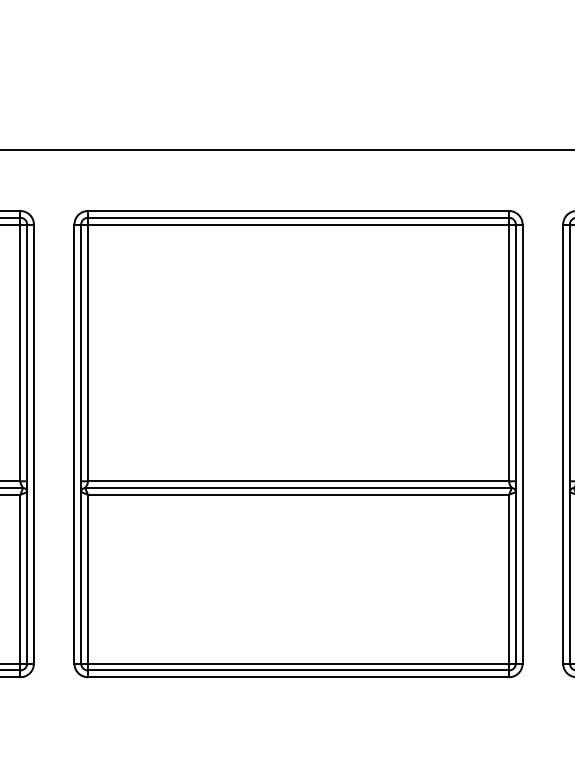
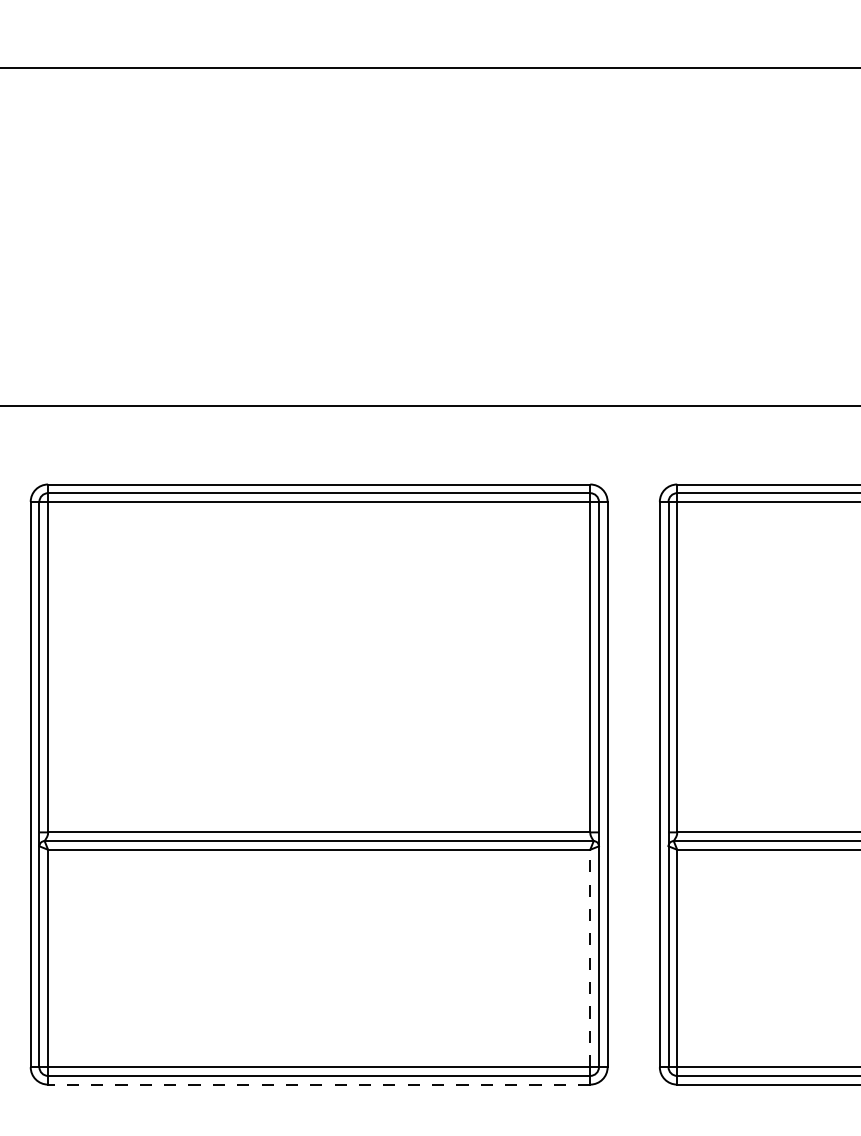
line: (509, 579) -> (590, 958), solid -> dashed
line: (298, 677) -> (318, 1084), solid -> dashed

